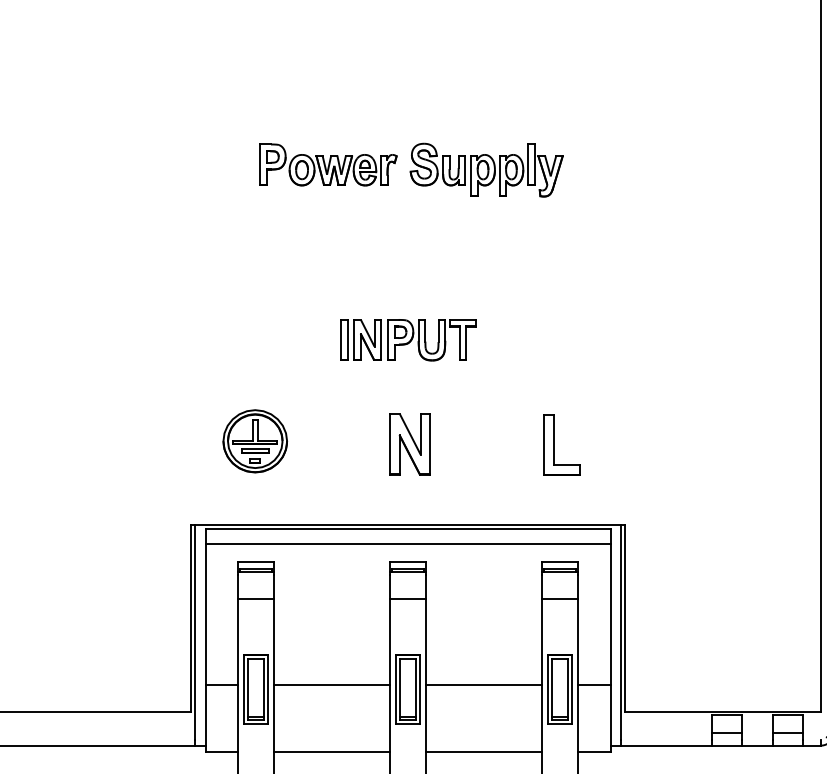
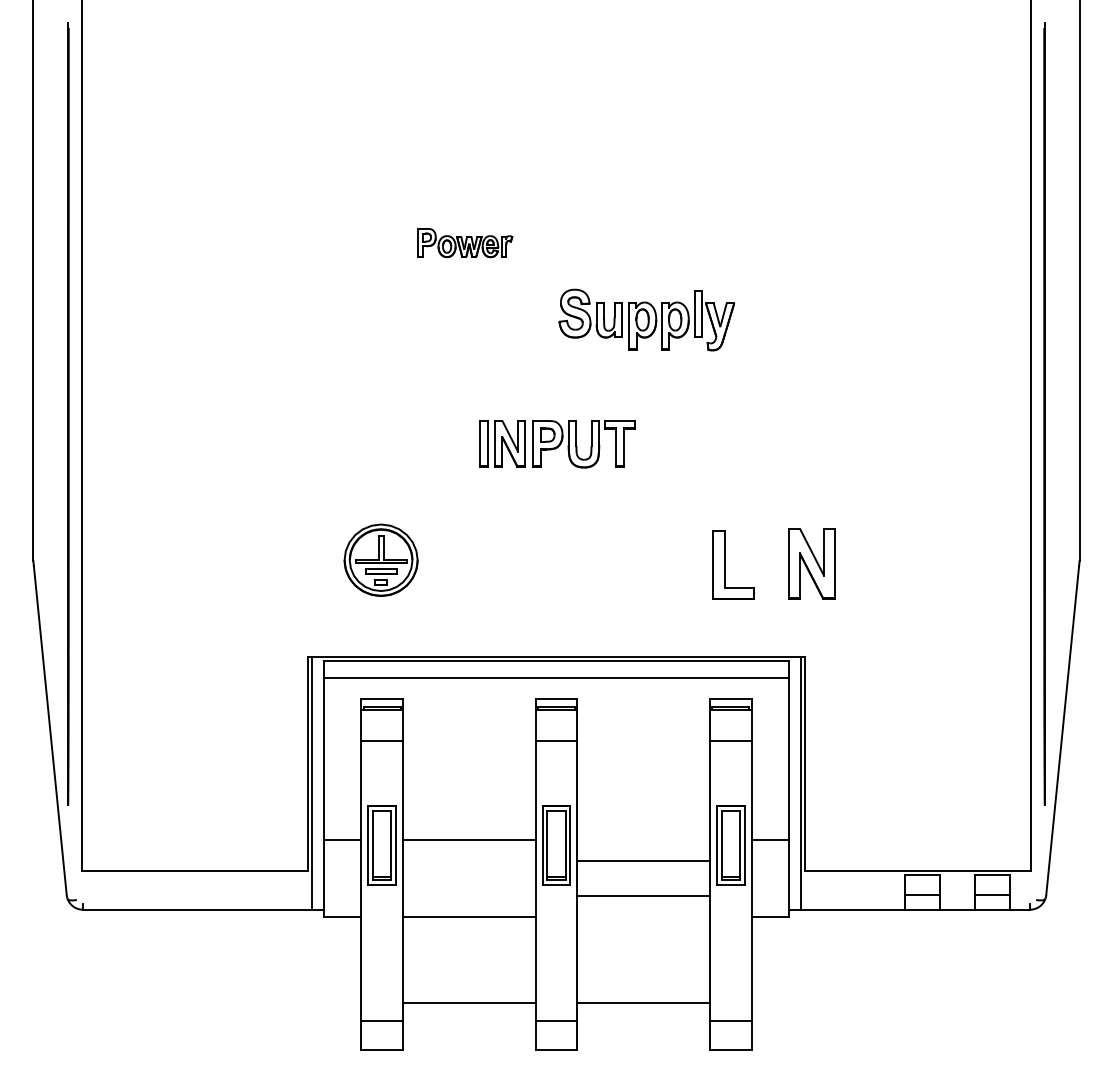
part: (328, 164) -> (465, 242), size x0.6
part: (486, 169) -> (646, 319), moved
part: (409, 444) -> (811, 563), moved
line: (483, 684) -> (643, 895), moved
line: (483, 751) -> (643, 860), moved

